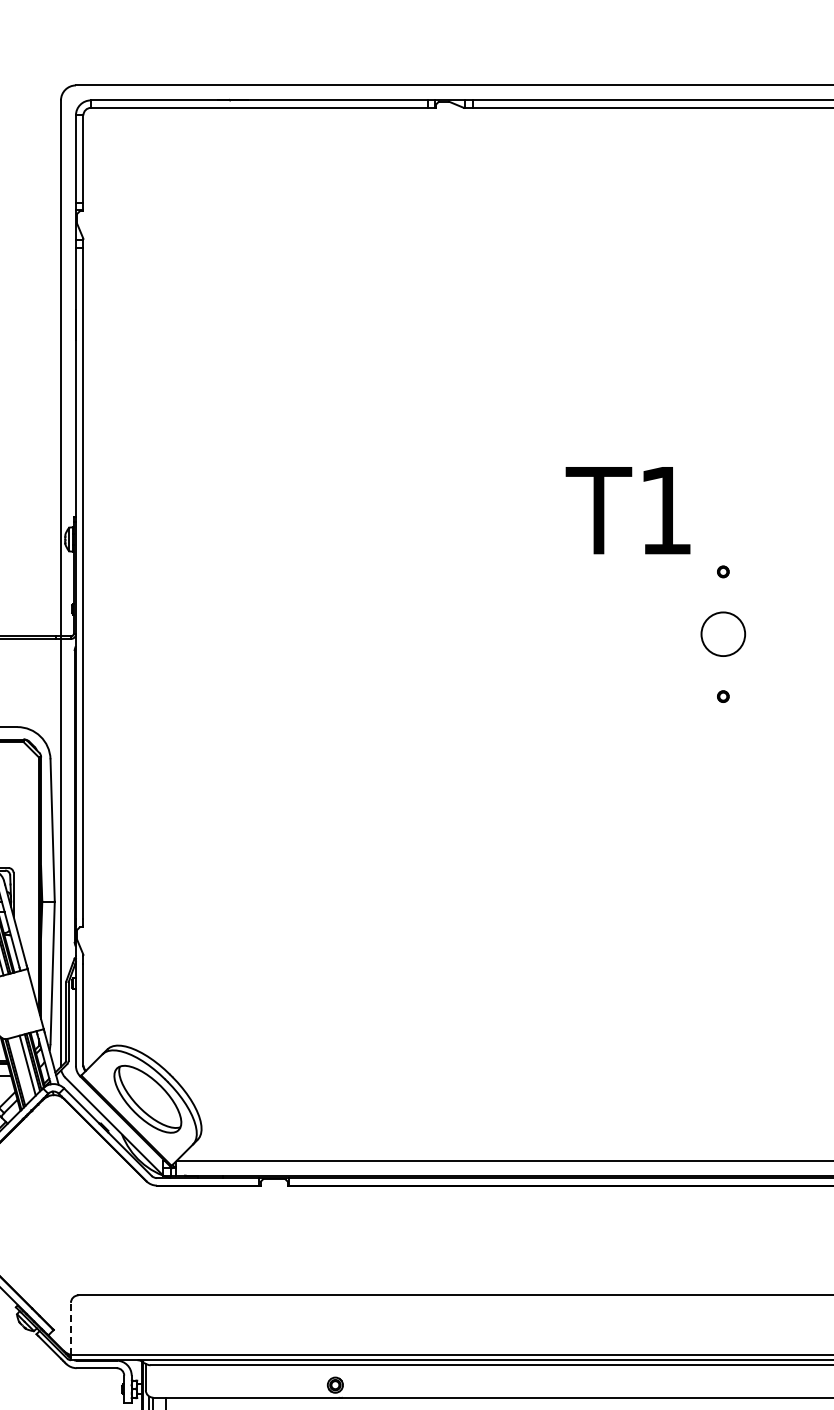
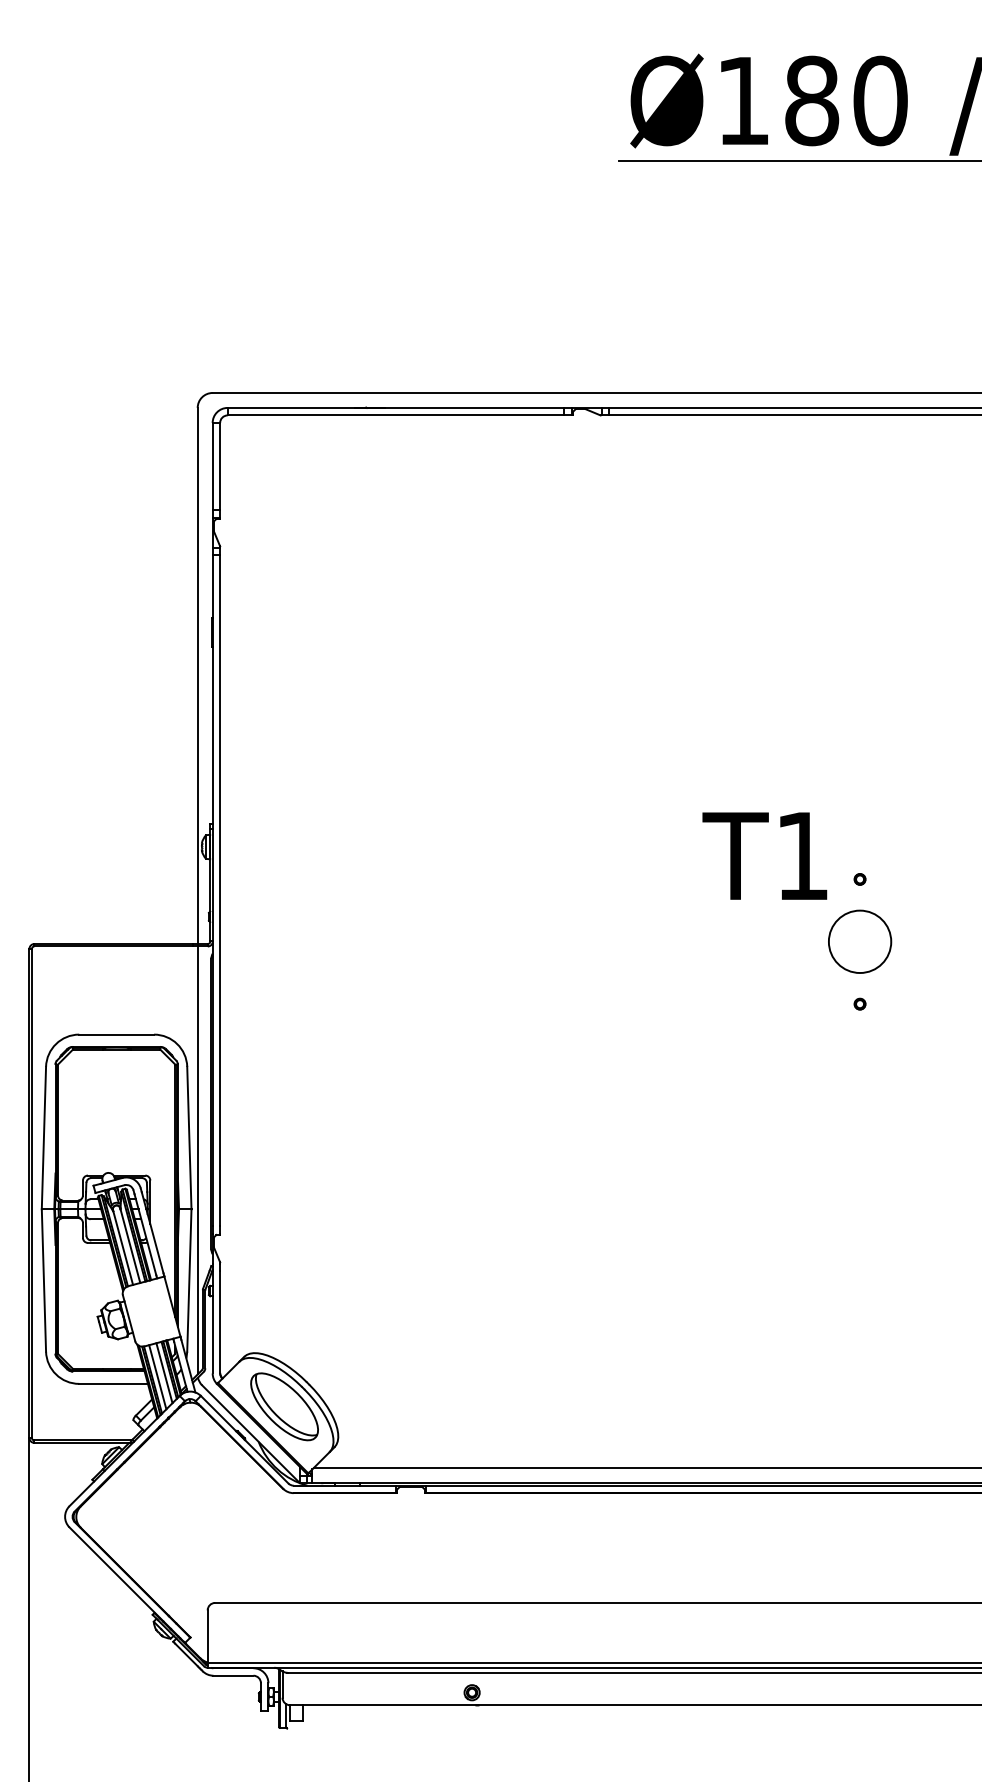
text: (627, 509) -> (764, 855), moved
circle: (722, 633) -> (859, 941), size x1.43
line: (20, 1069) -> (157, 1377), added
line: (70, 1328) -> (207, 1636), dashed -> solid

